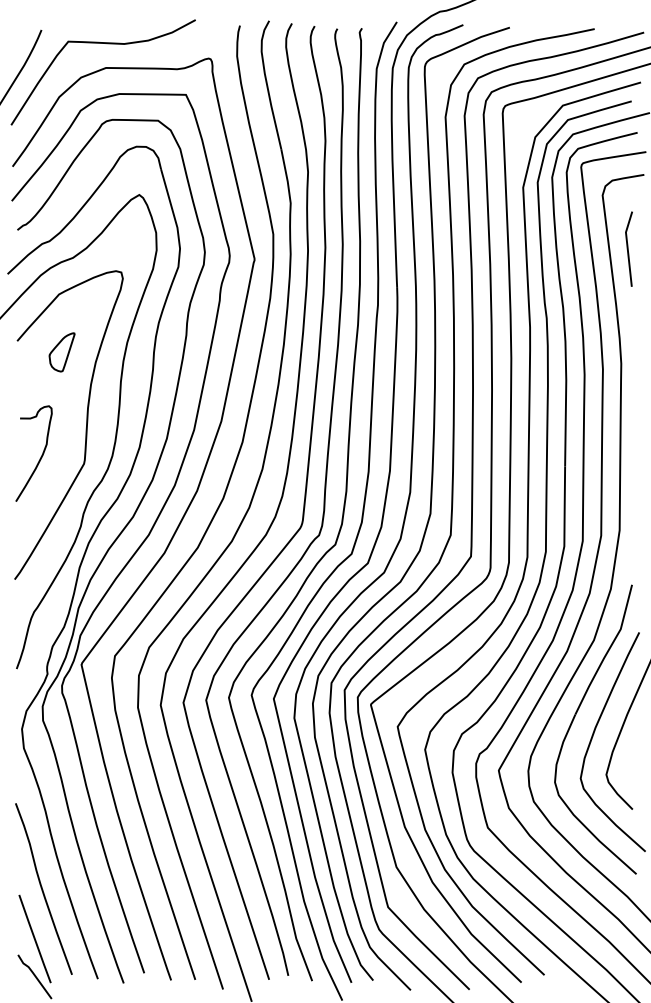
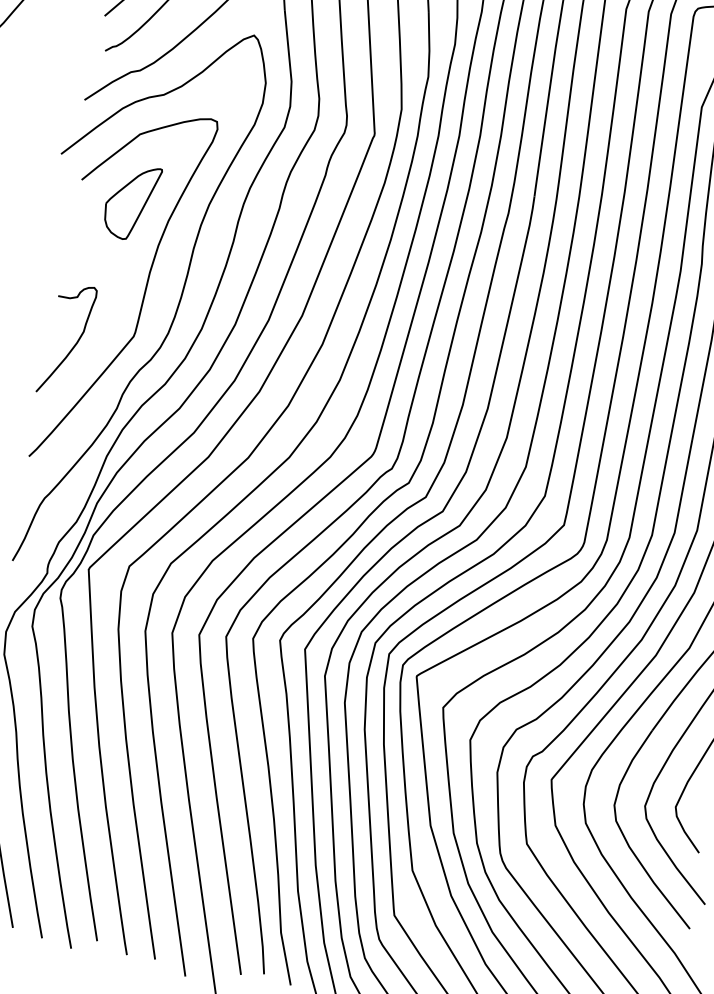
part: (61, 352) -> (130, 202), size x1.67
curve: (40, 456) -> (73, 344), moved

